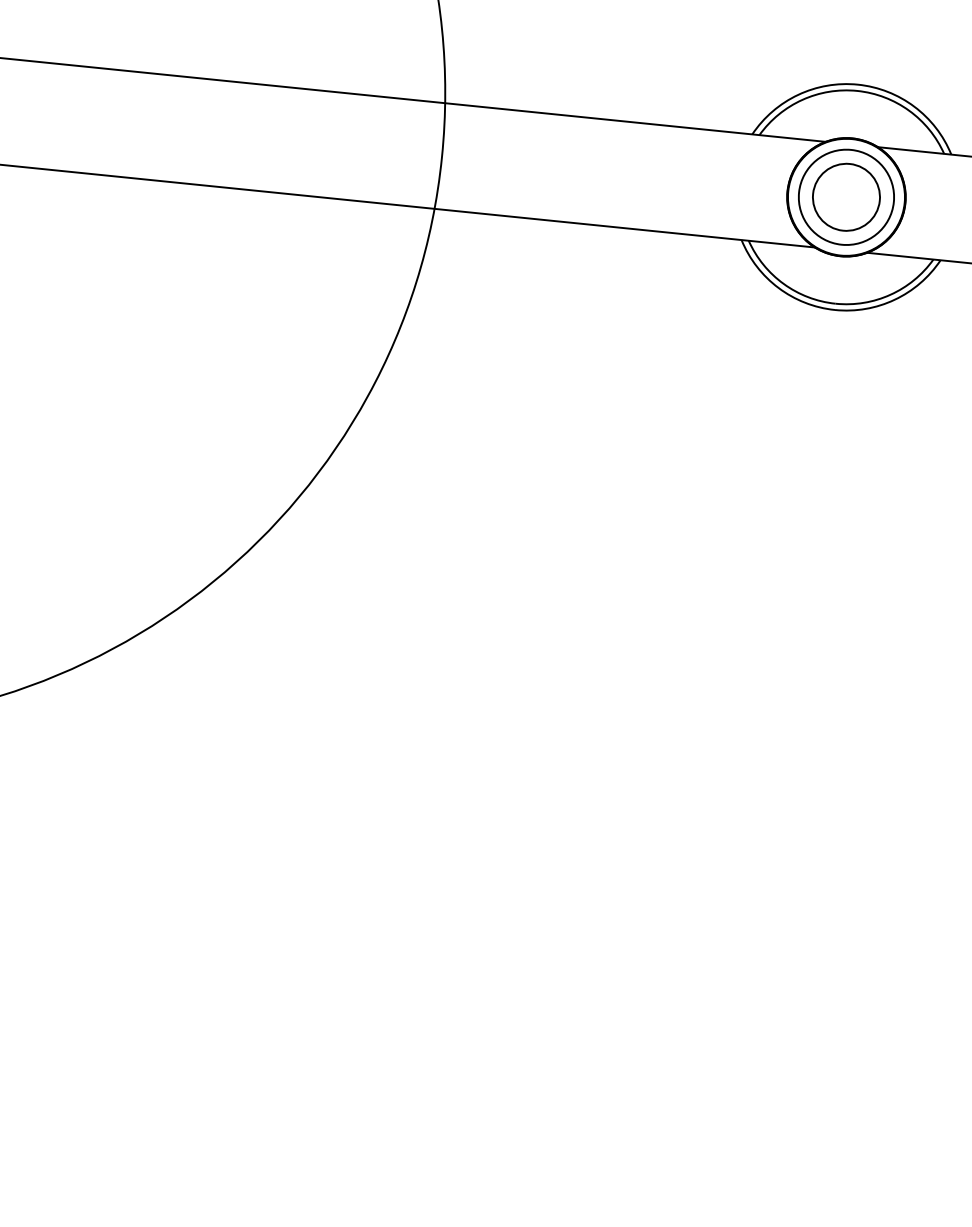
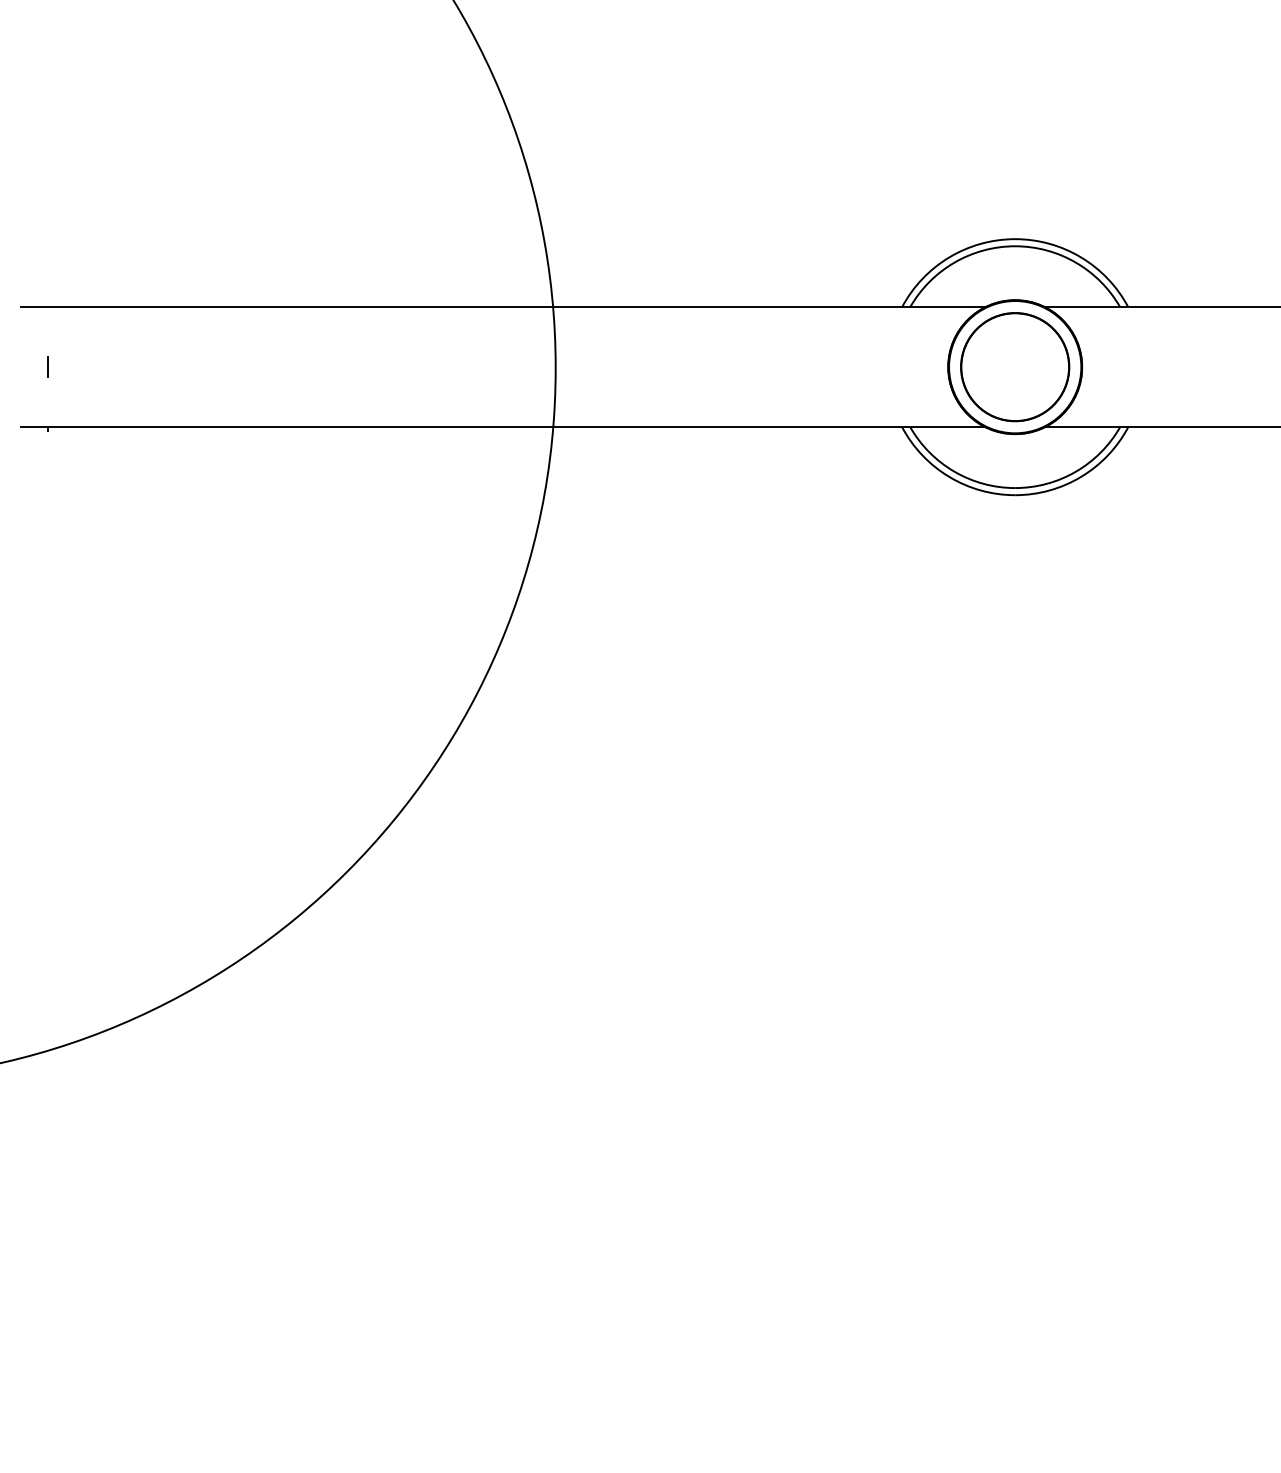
circle: (846, 197) -> (1015, 367), size x1.43

